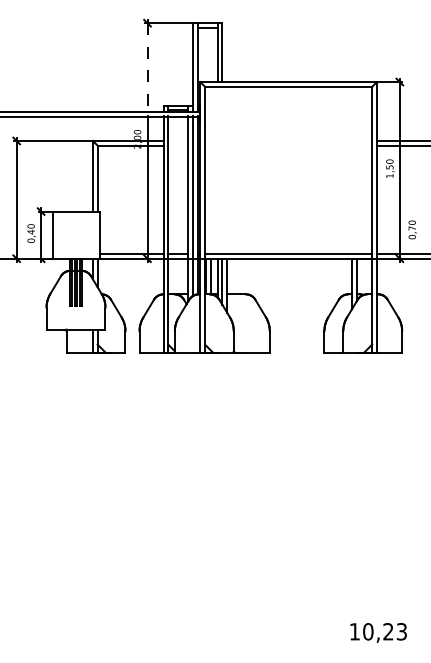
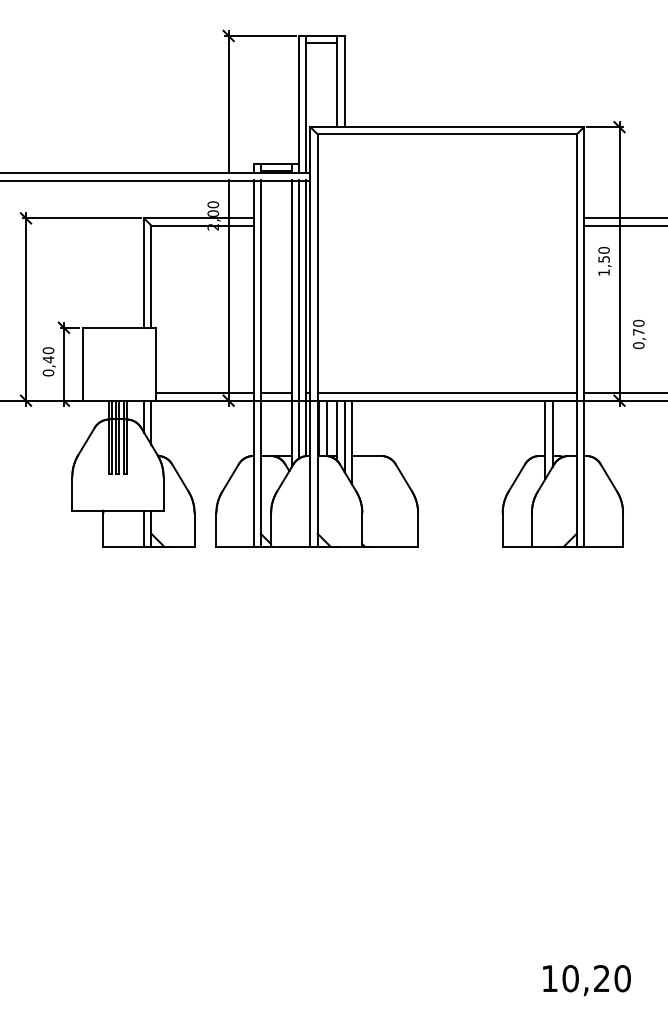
line: (147, 67) -> (228, 104), dashed -> solid
text: (412, 229) -> (639, 333), moved
text: (401, 631) -> (622, 978), 10,23 -> 10,20

